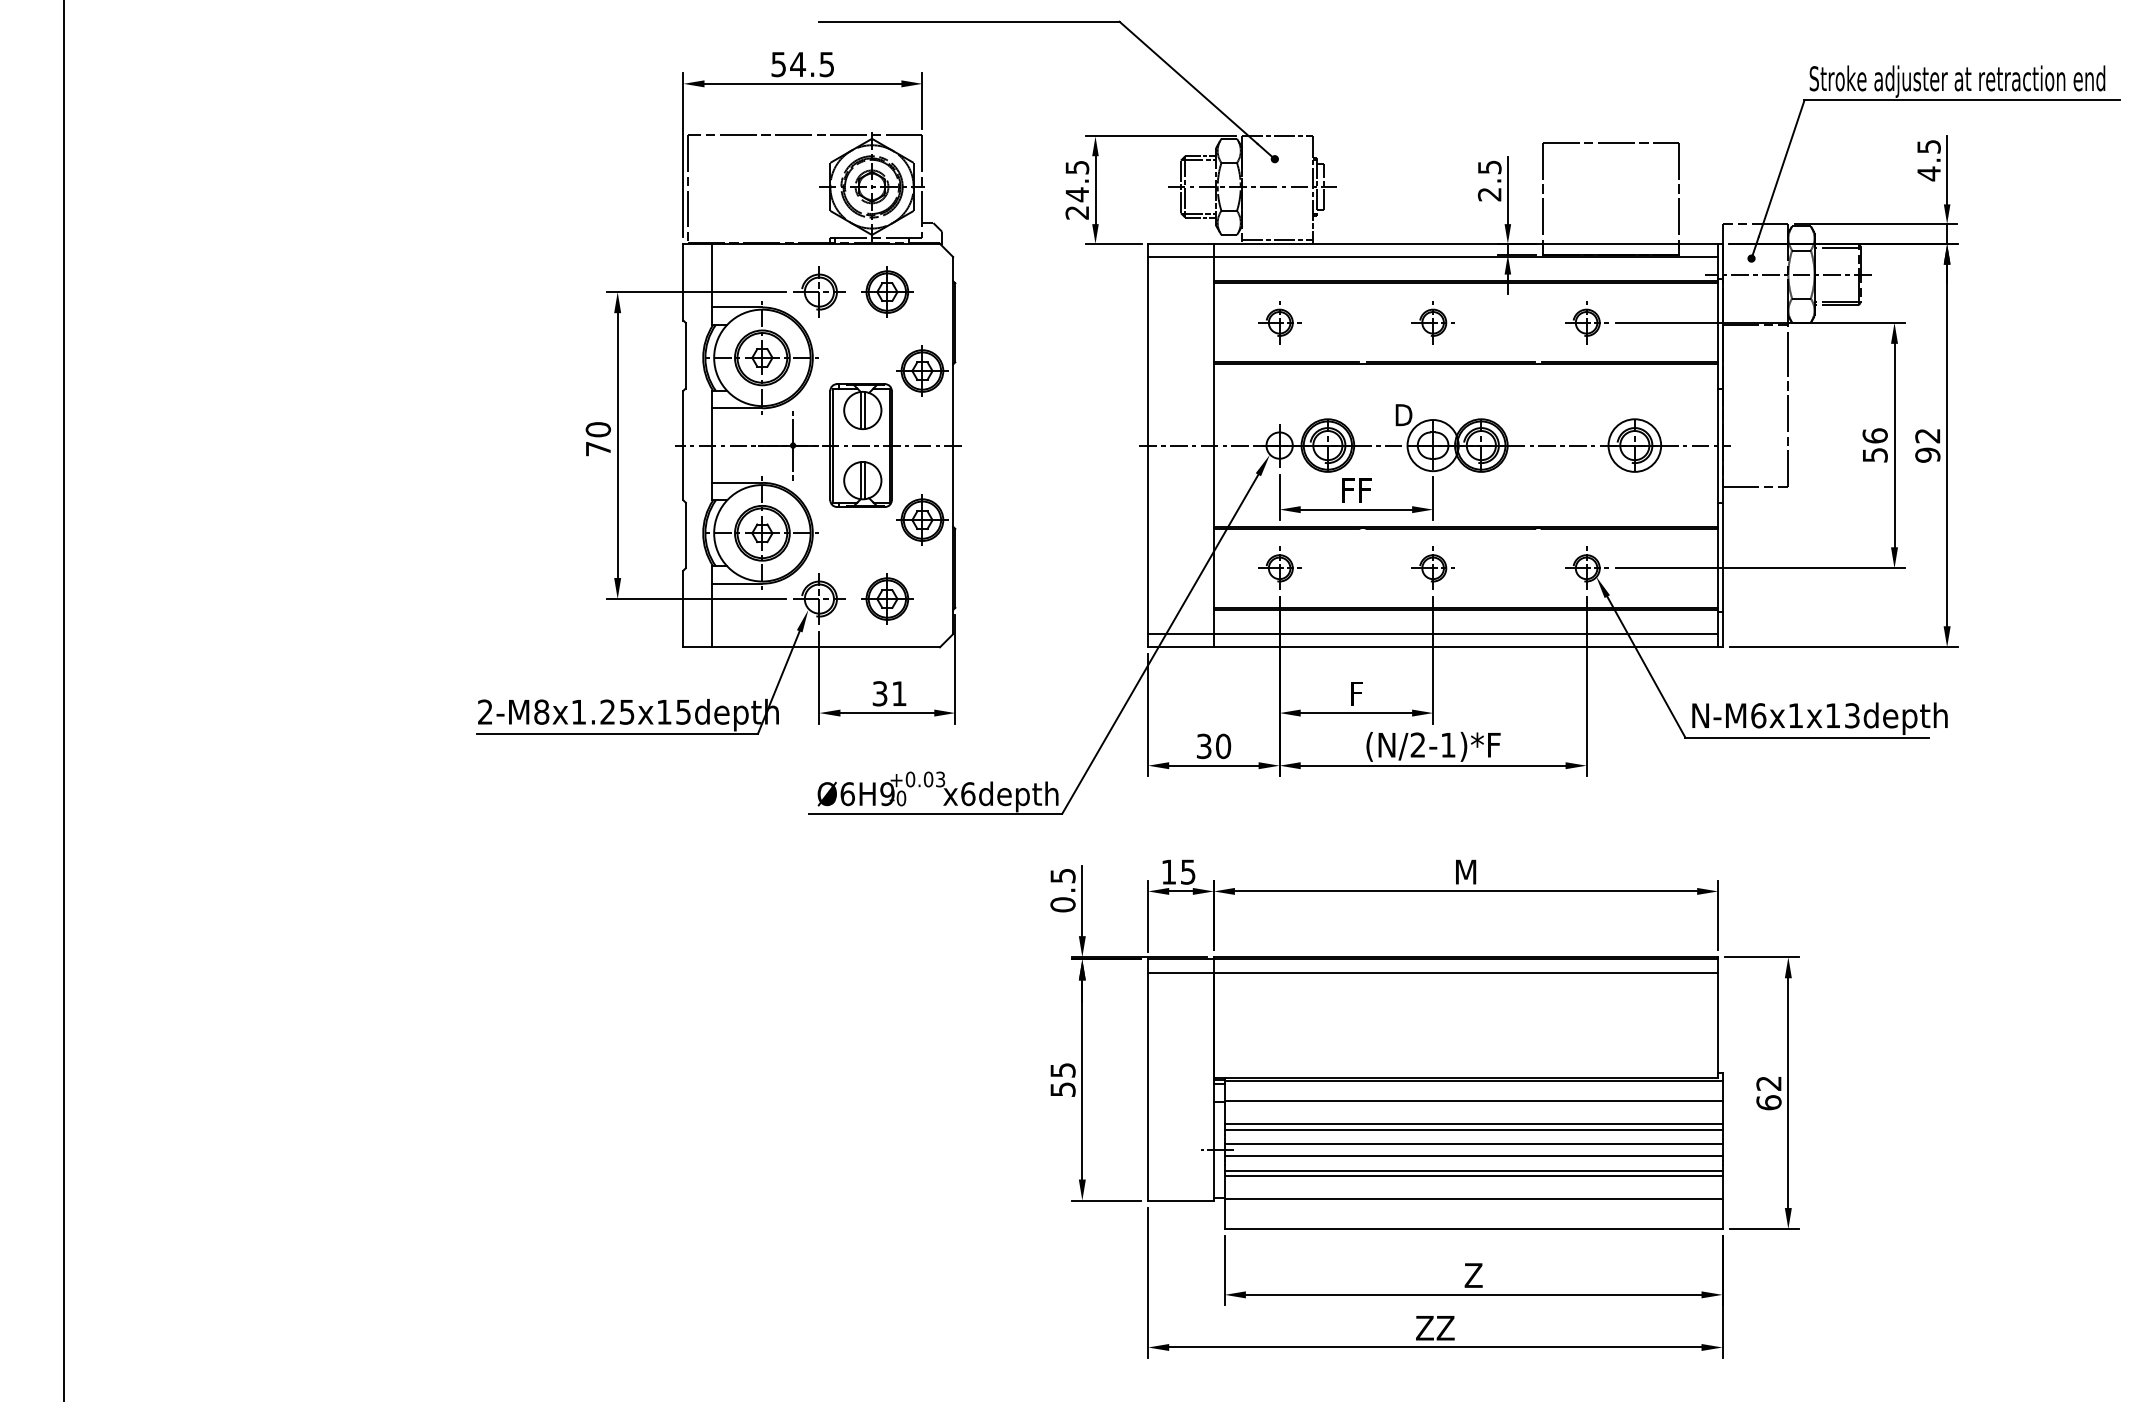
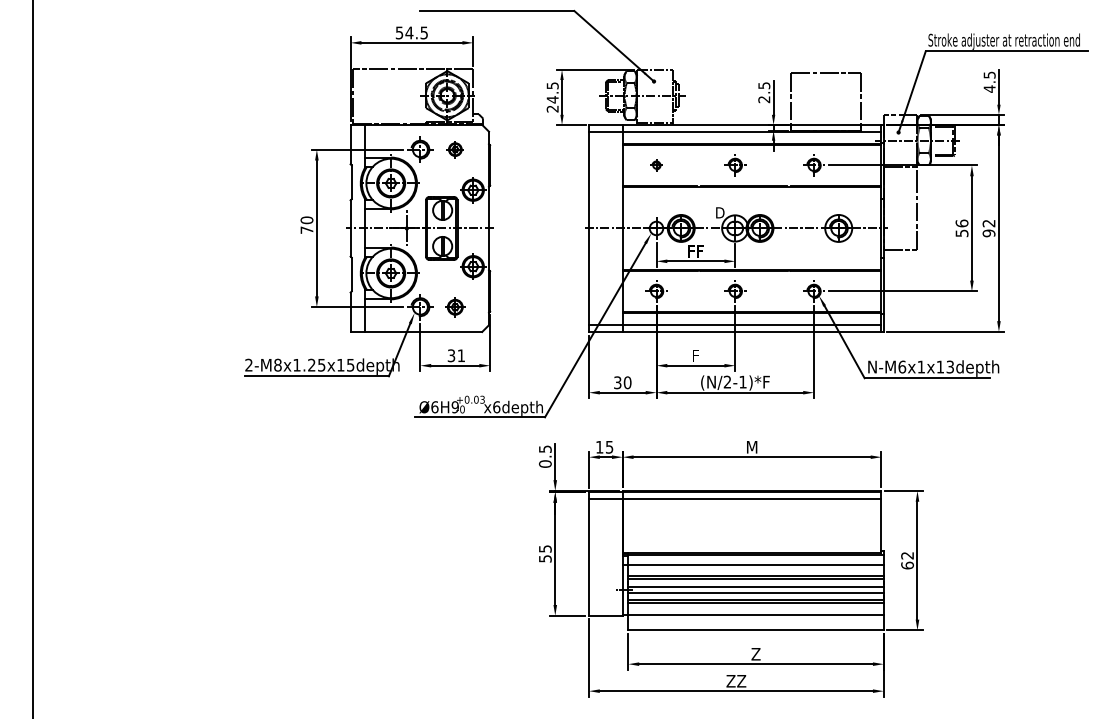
part: (887, 291) -> (455, 149), size x0.6
part: (1279, 322) -> (656, 165), size x0.6
part: (887, 599) -> (455, 307), size x0.7

